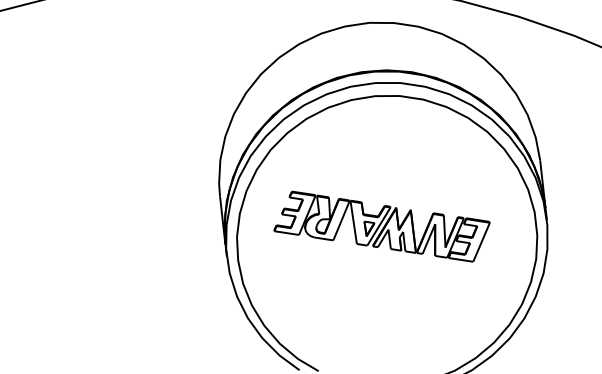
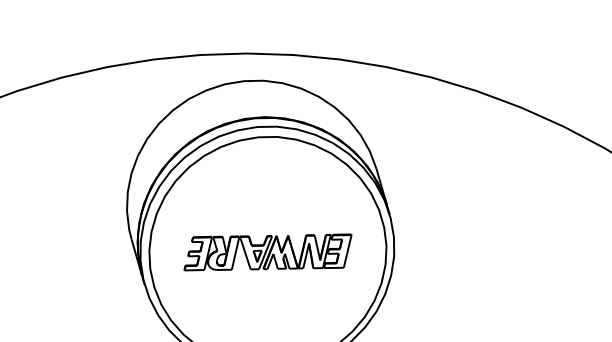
part: (381, 226) -> (267, 252), moved

